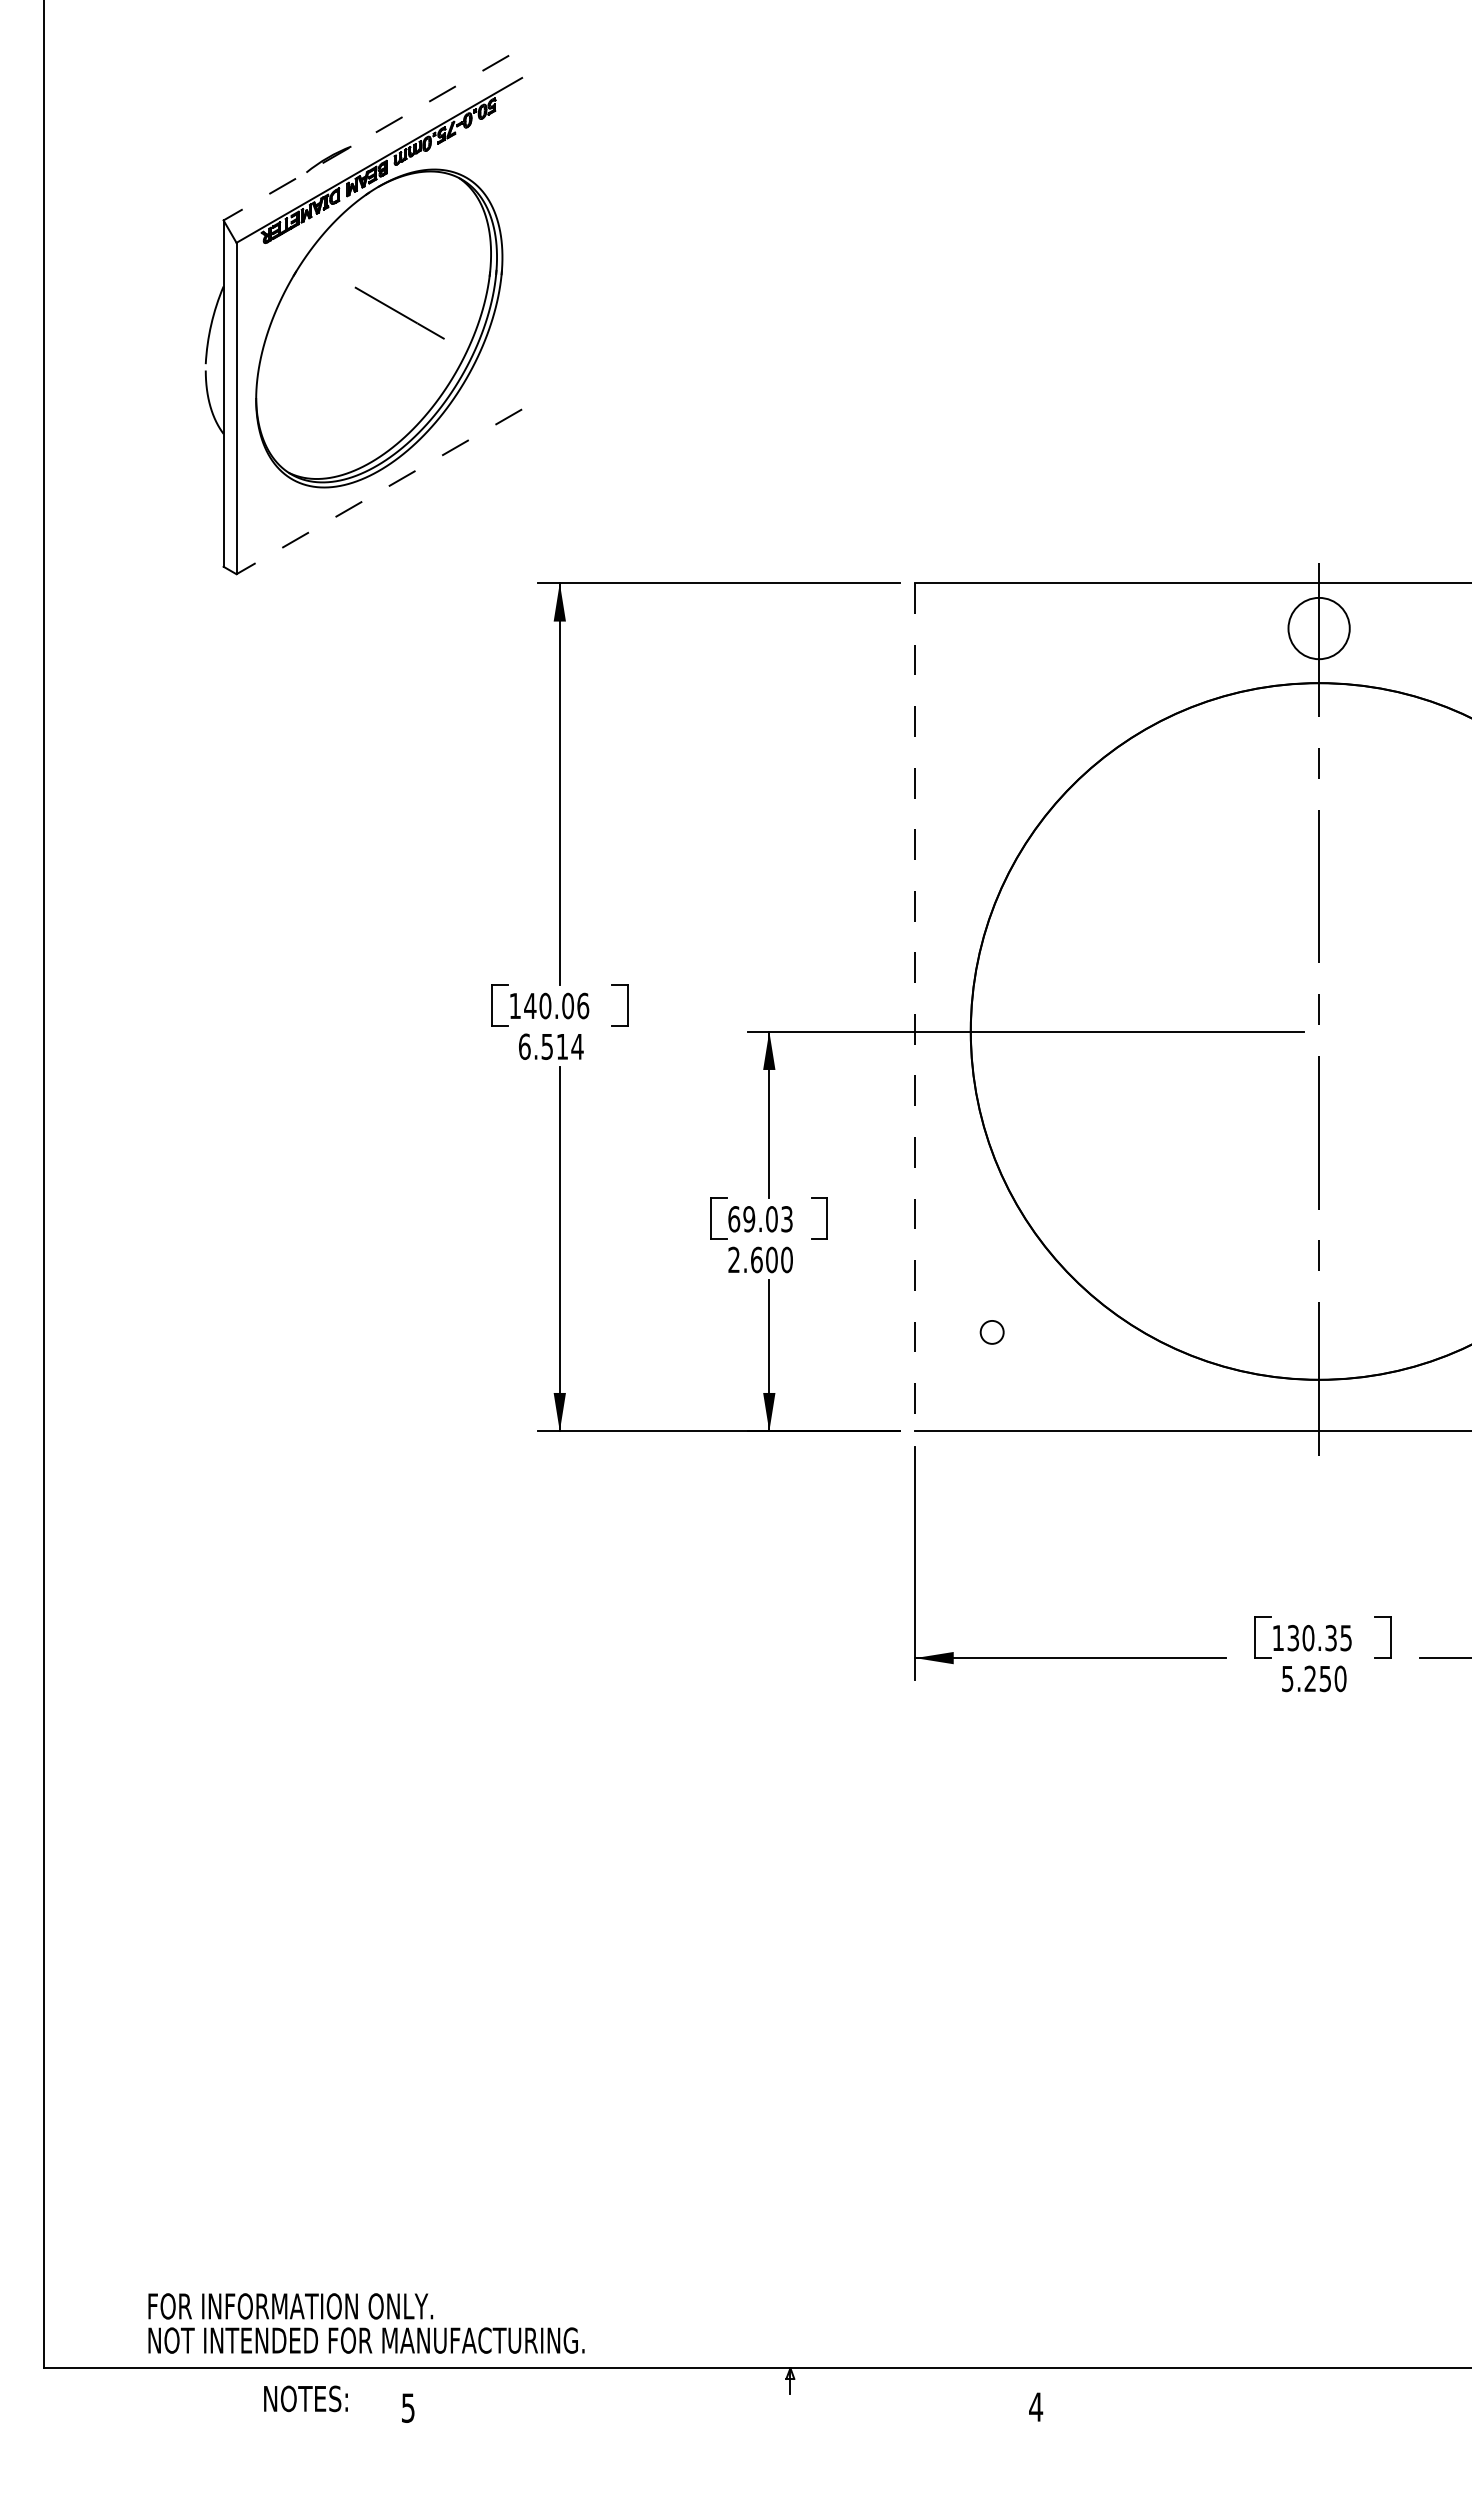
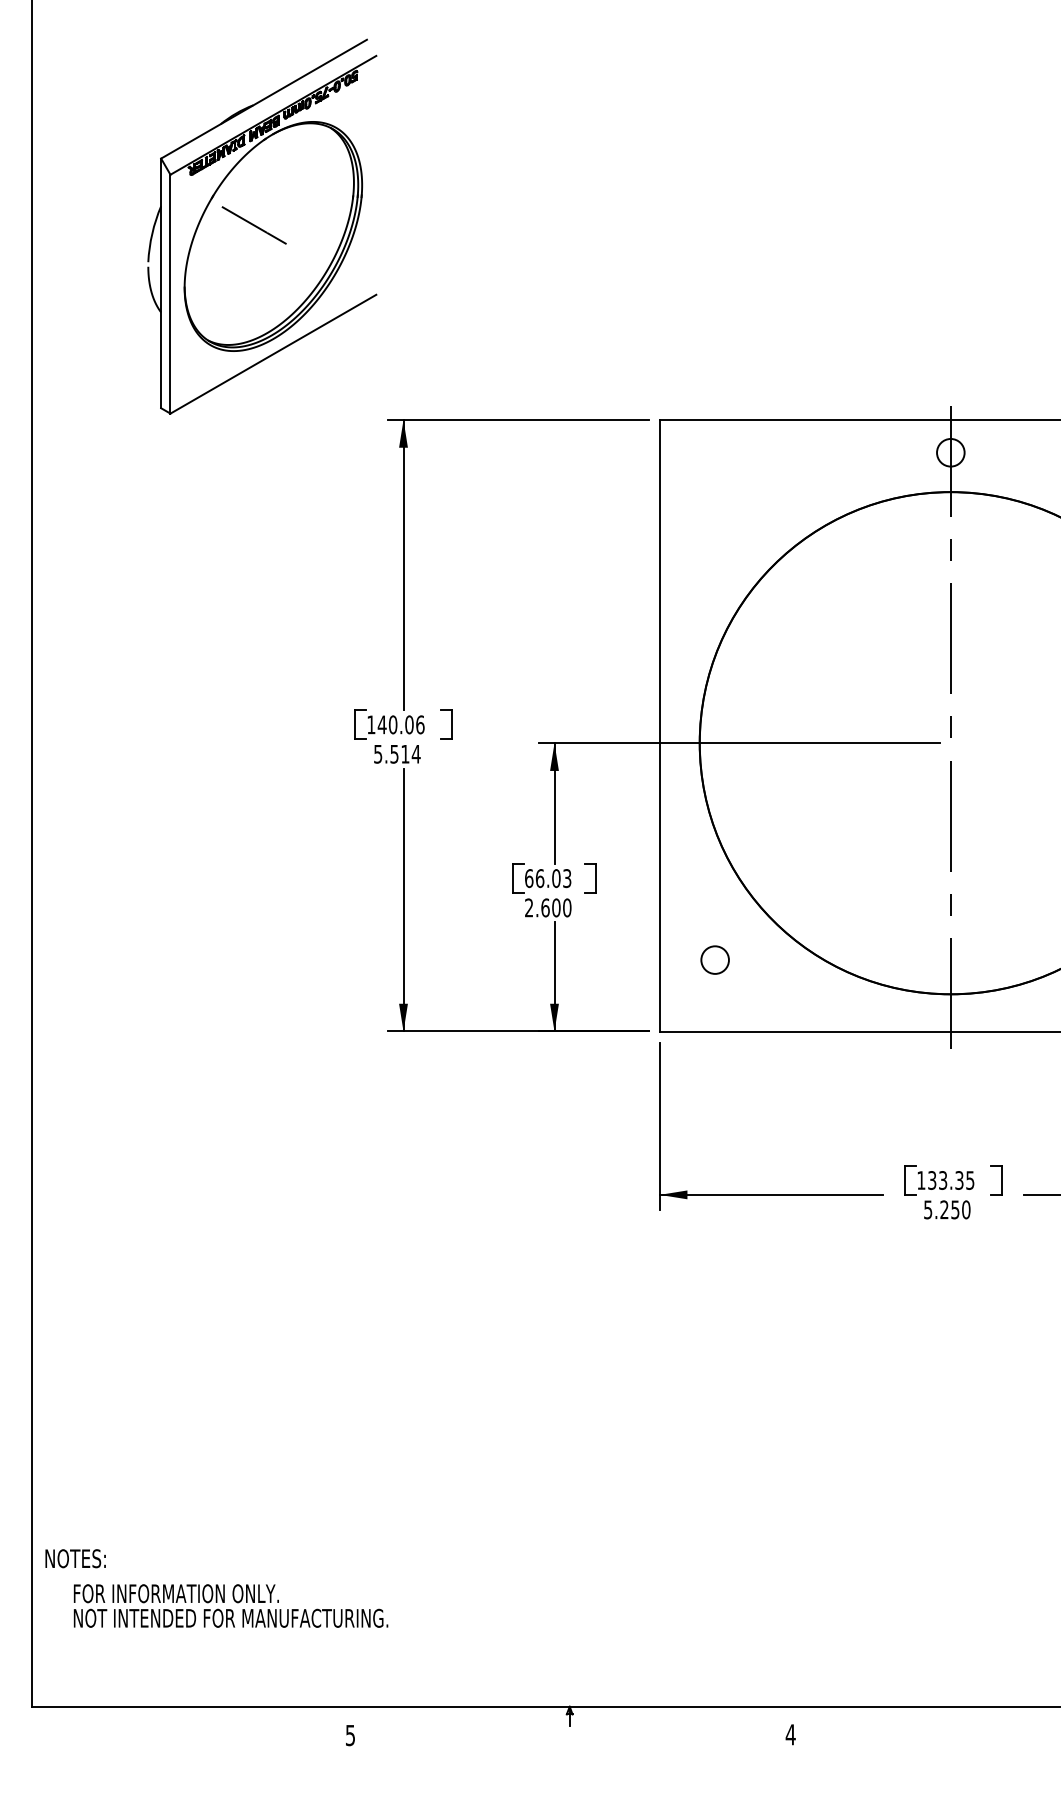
line: (366, 137) -> (264, 98), dashed -> solid
line: (399, 312) -> (254, 224), moved
line: (379, 491) -> (273, 353), dashed -> solid
circle: (1318, 628) -> (950, 452), size x0.62
line: (915, 1007) -> (659, 725), dashed -> solid
text: (524, 1046) -> (378, 754), 6.514 -> 5.514
text: (749, 1219) -> (540, 878), 69.03 -> 66.03
circle: (992, 1332) -> (715, 960), size x1.67
text: (1308, 1638) -> (943, 1180), 130.35 -> 133.35
text: (366, 2323) -> (231, 1606), moved
text: (305, 2398) -> (75, 1558), moved
text: (1036, 2406) -> (791, 1734), moved
text: (408, 2407) -> (350, 1735), moved

